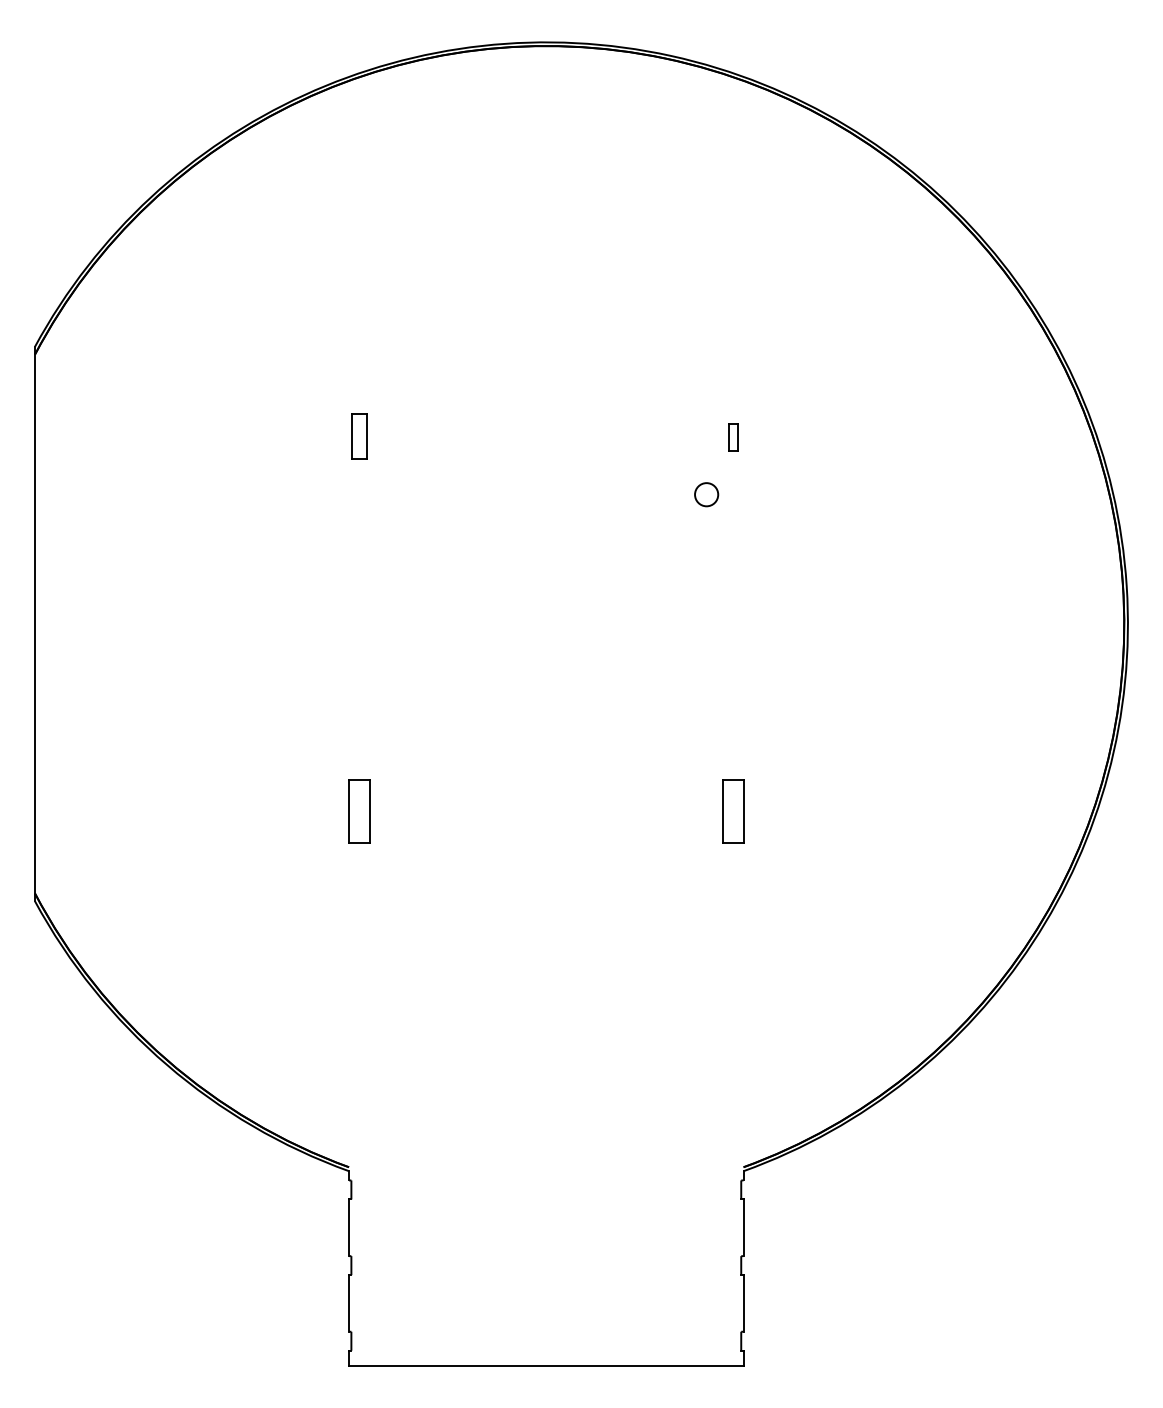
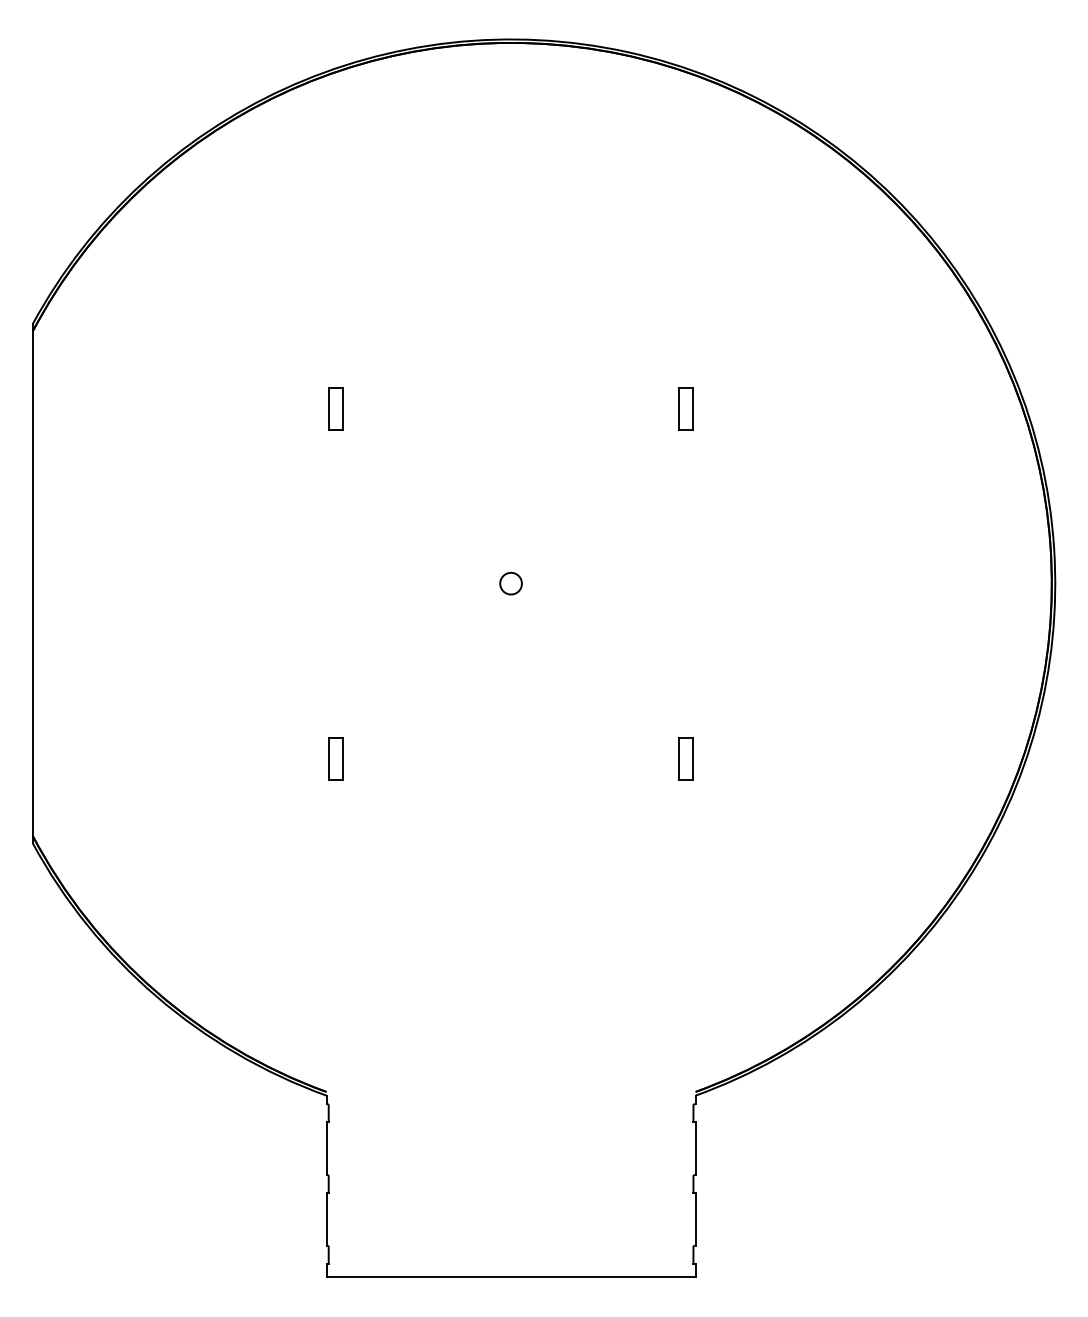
part: (732, 436) -> (685, 408), size x1.67
circle: (706, 494) -> (510, 583), moved
part: (358, 810) -> (335, 758), size x0.71
part: (732, 810) -> (685, 758), size x0.71

